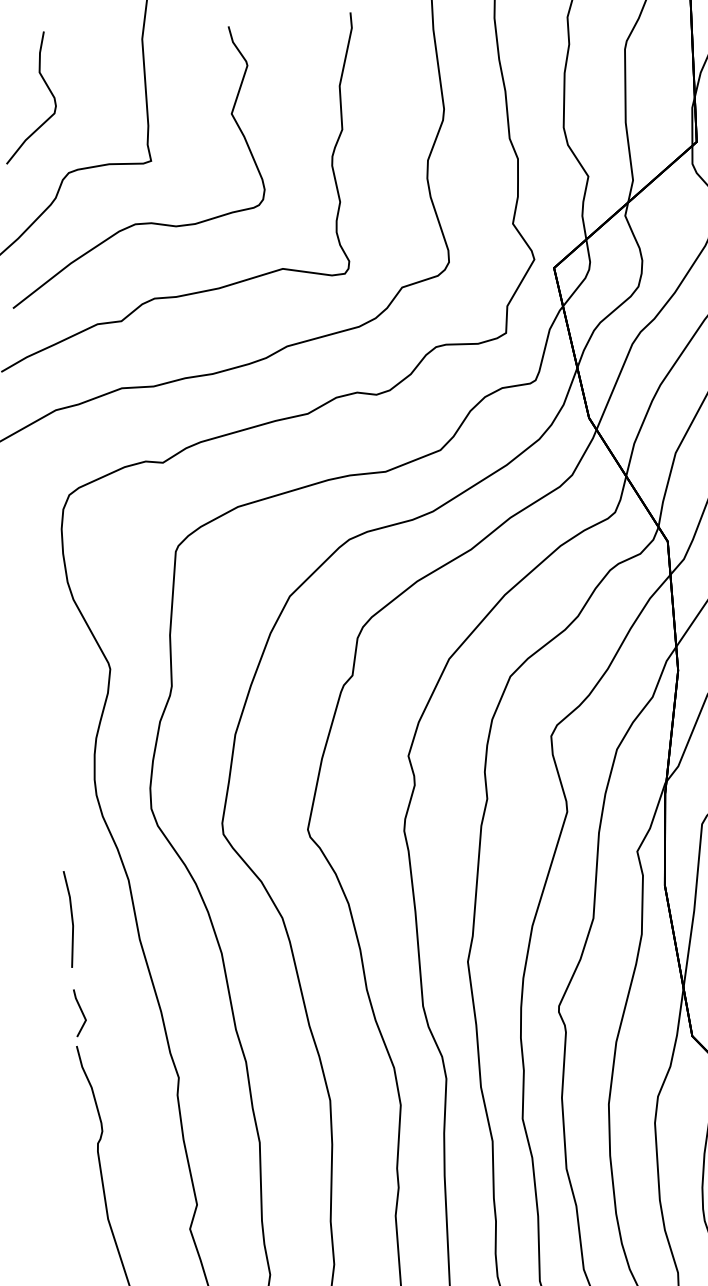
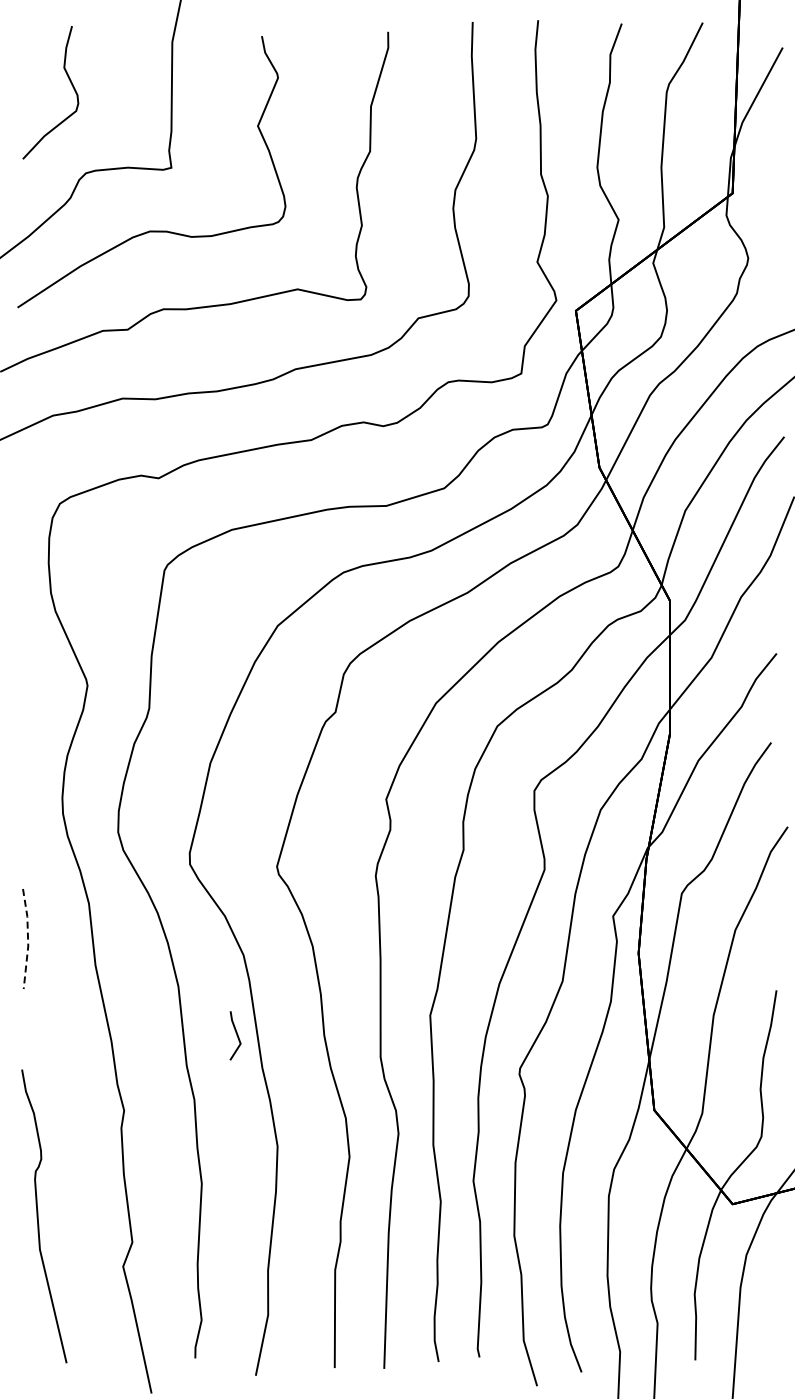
line: (72, 919) -> (28, 939), solid -> dashed
line: (81, 1012) -> (236, 1035), moved

